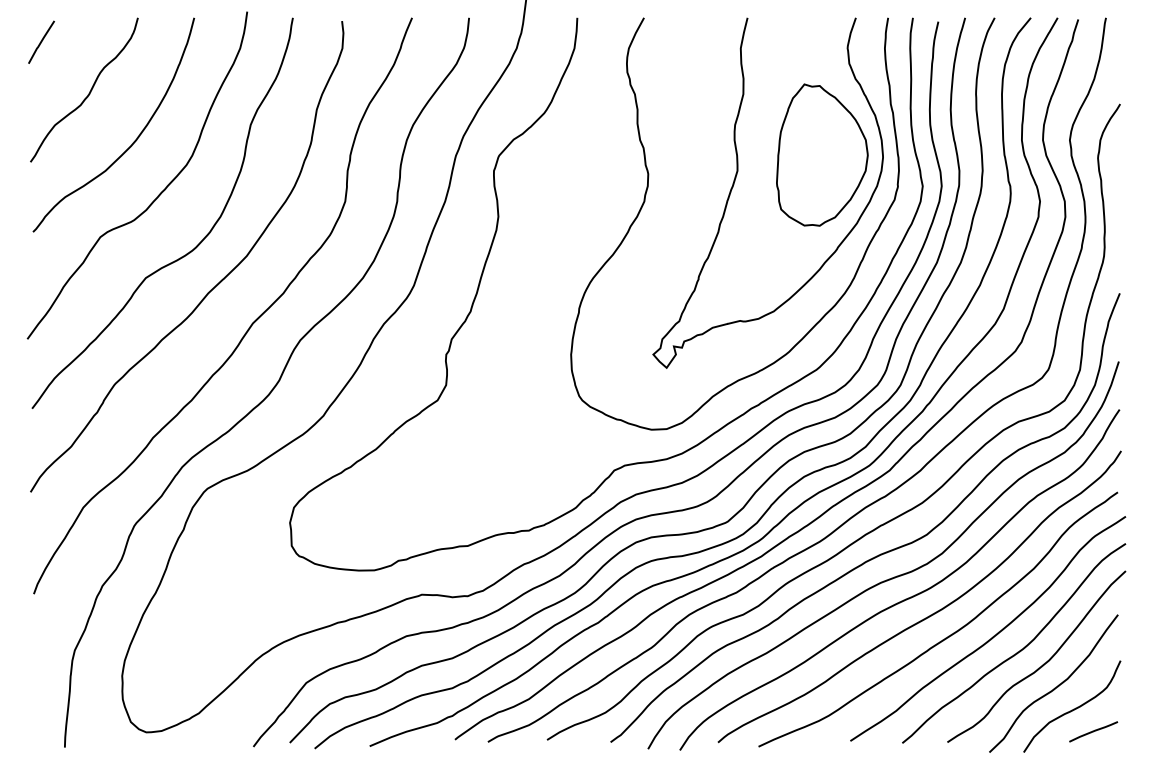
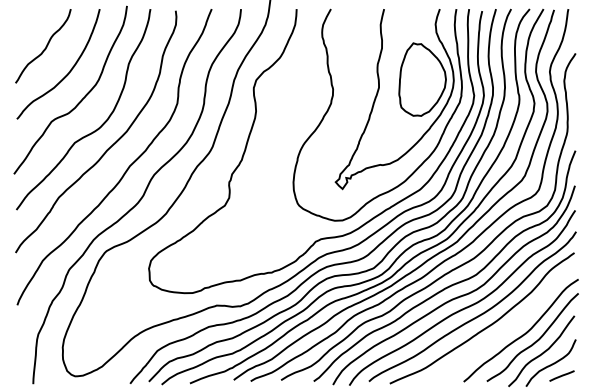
line: (41, 41) -> (21, 21), removed
curve: (989, 637) -> (508, 327), removed

